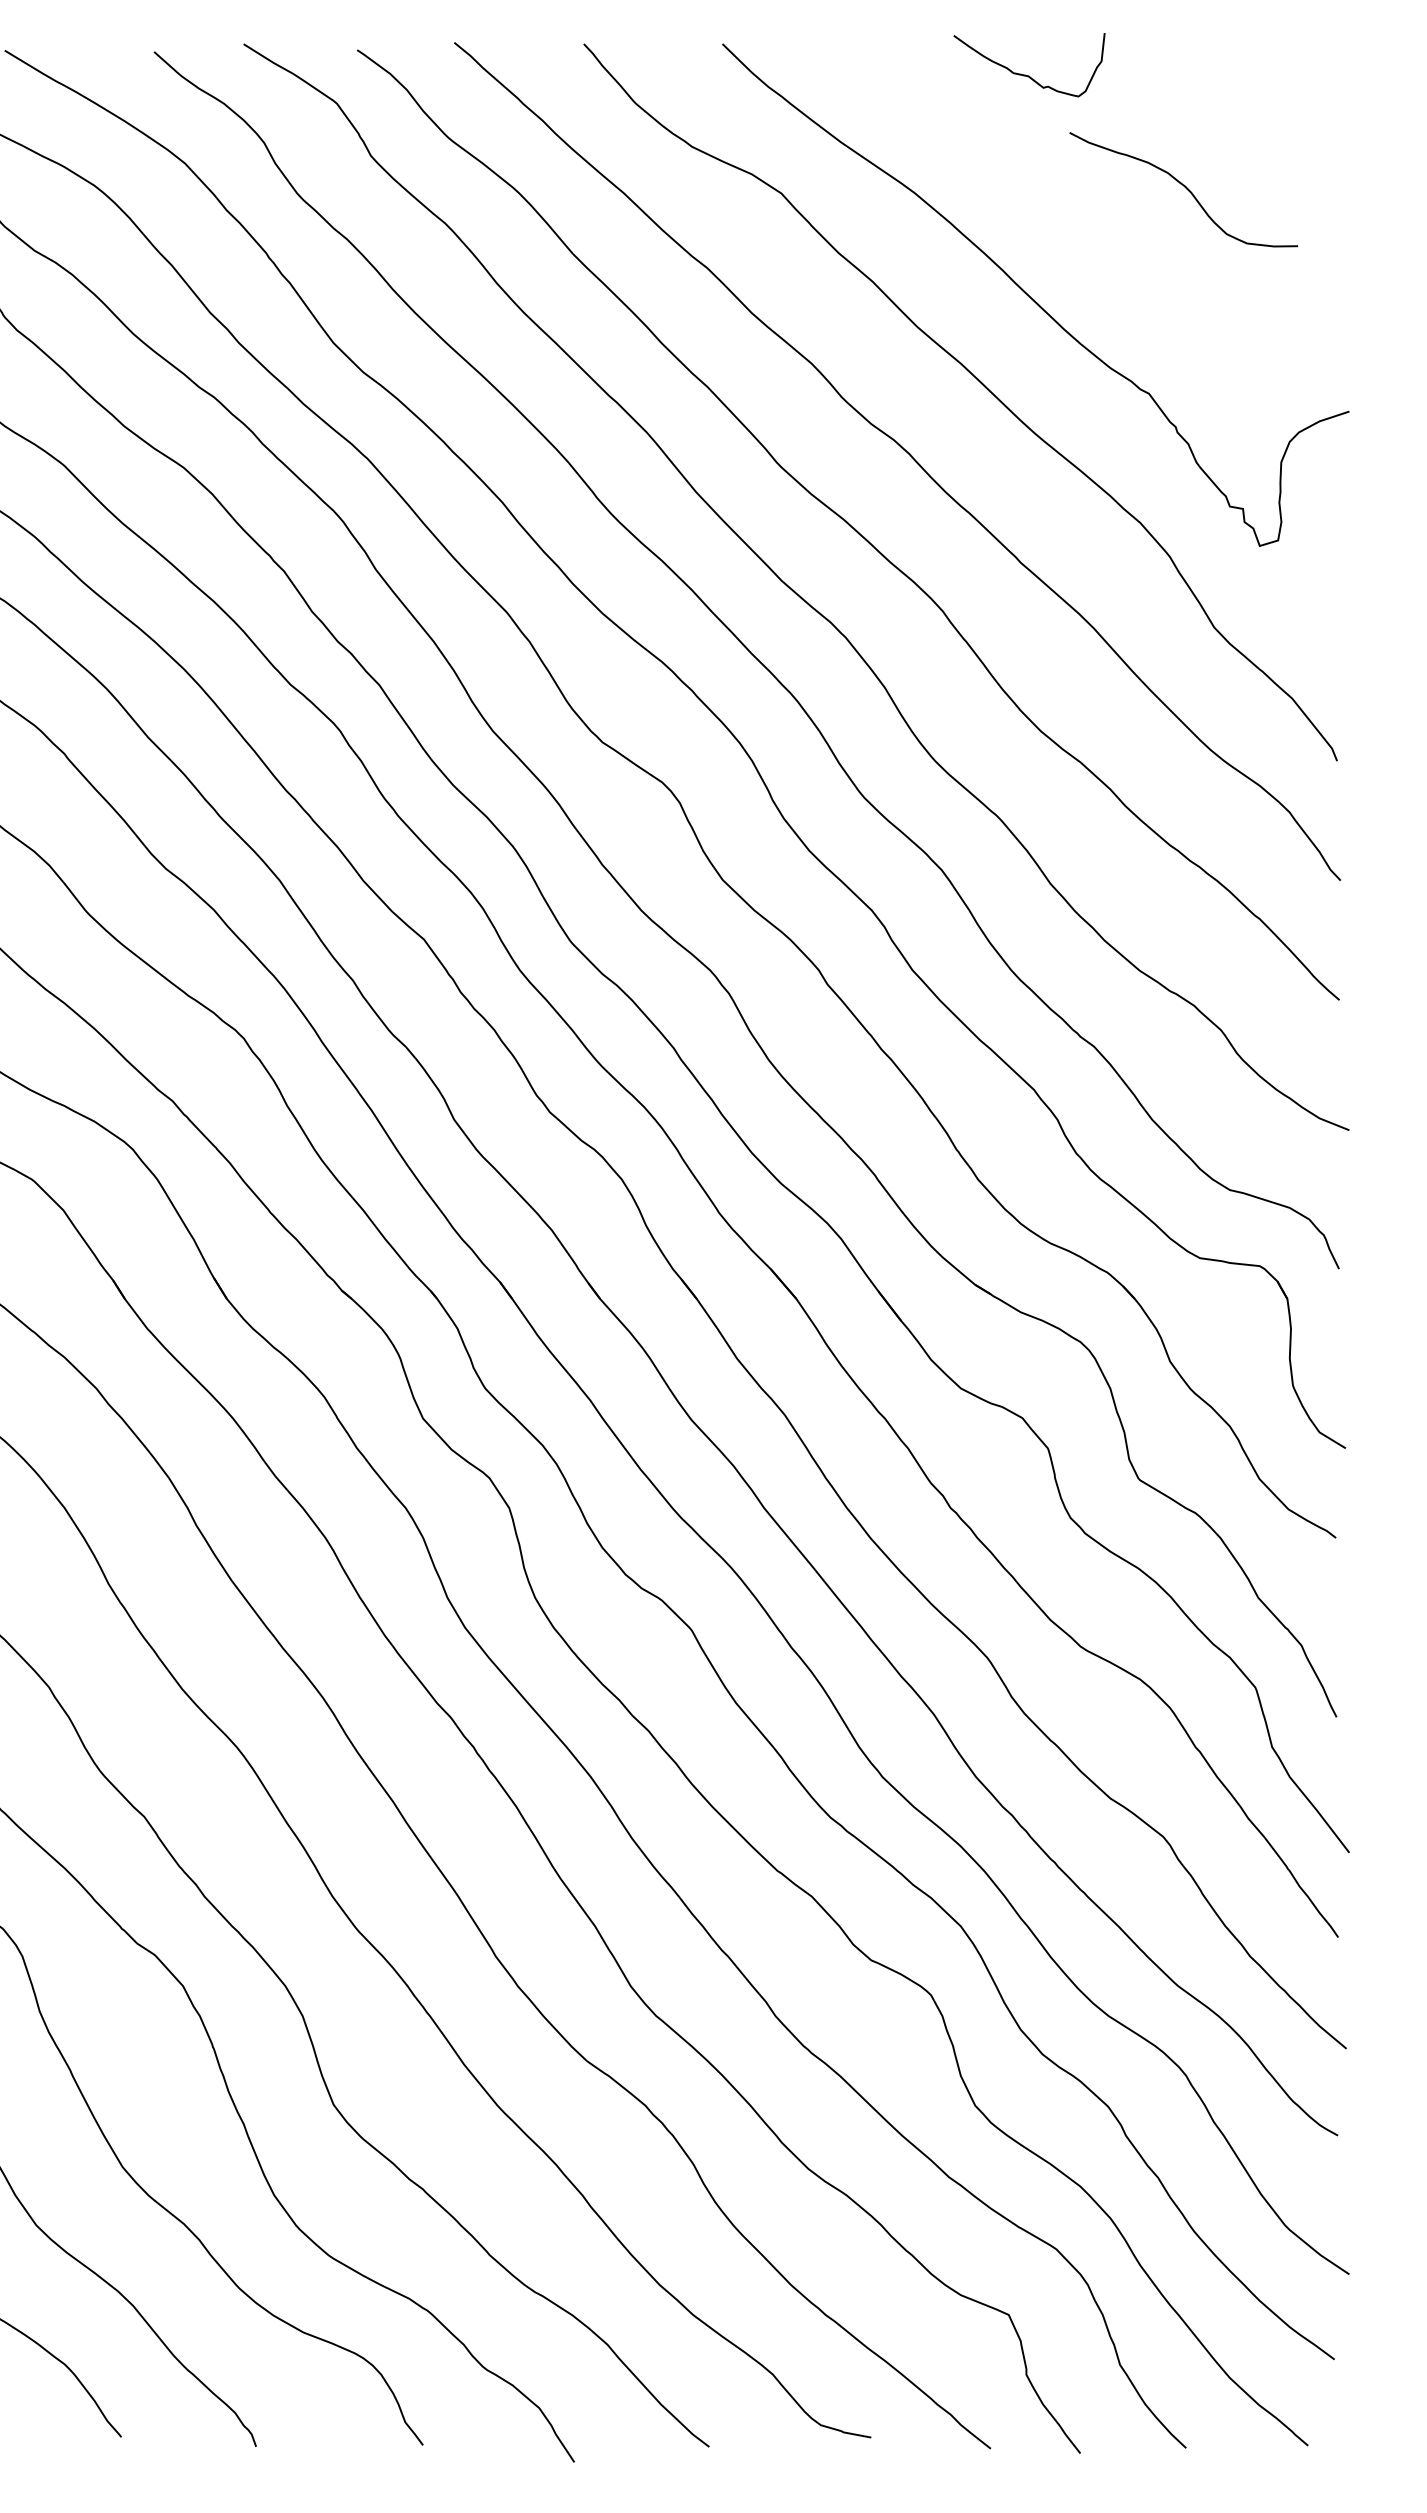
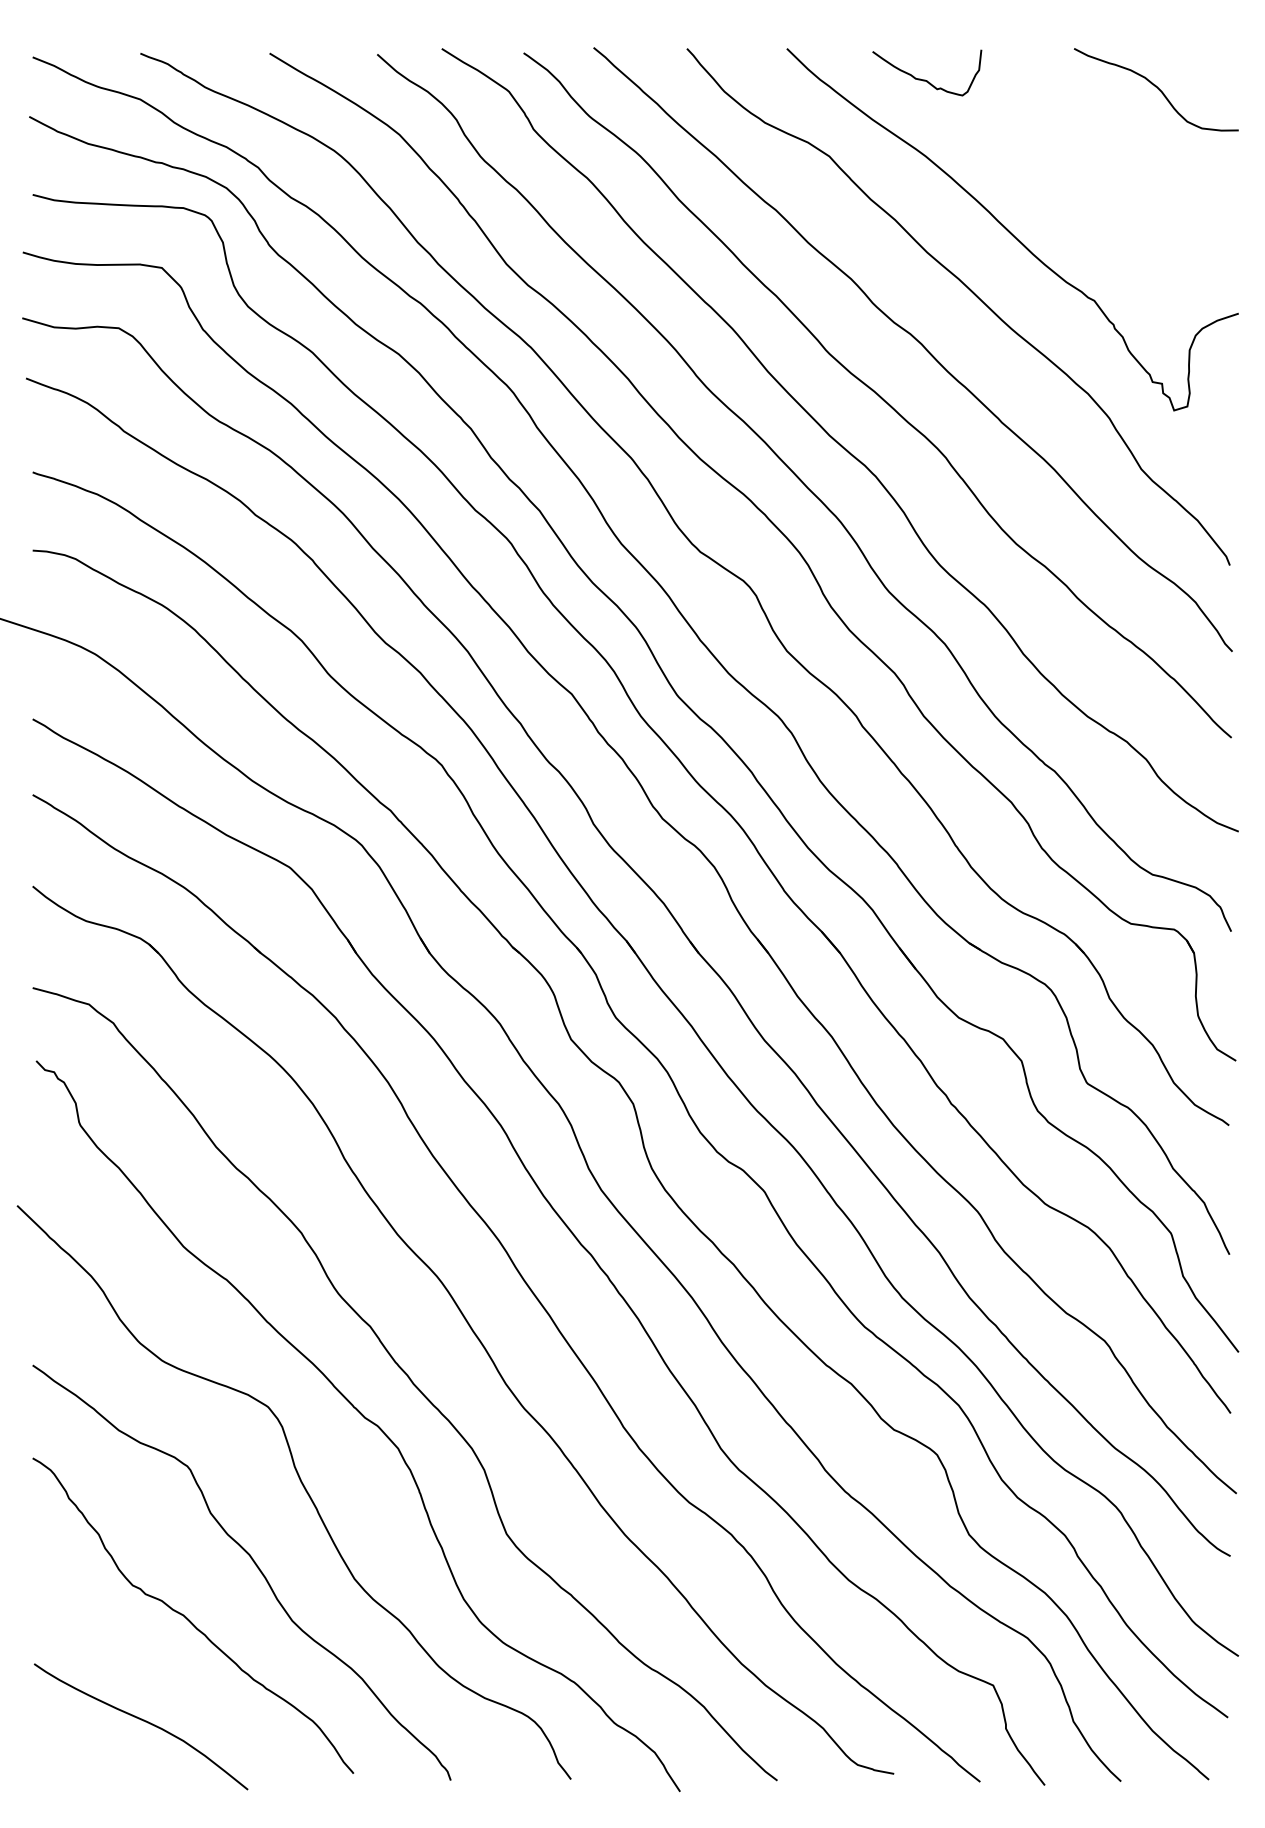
curve: (1027, 74) -> (925, 79), moved
curve: (1185, 188) -> (1157, 88), moved

